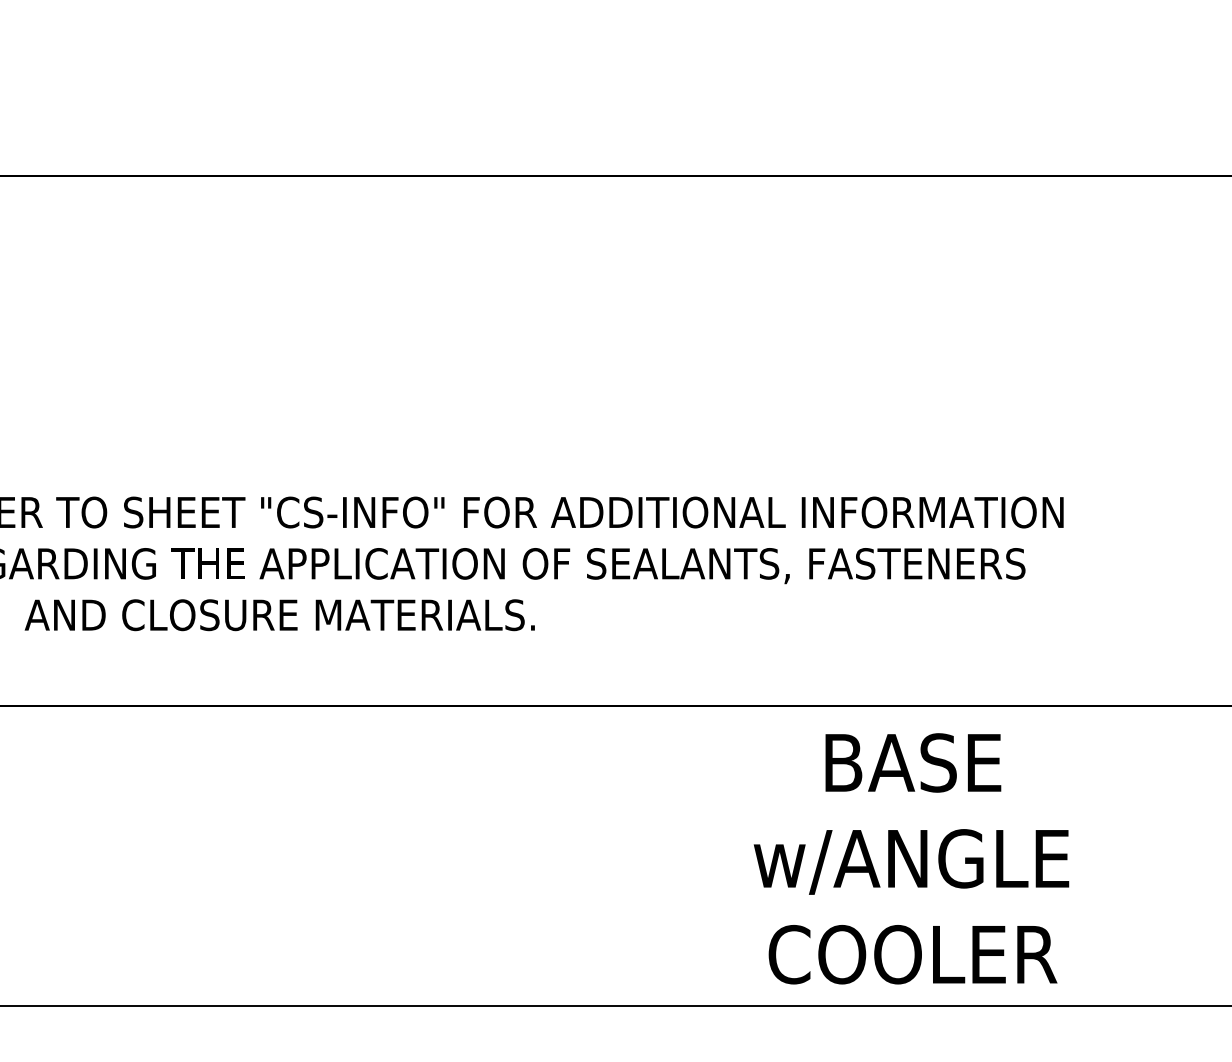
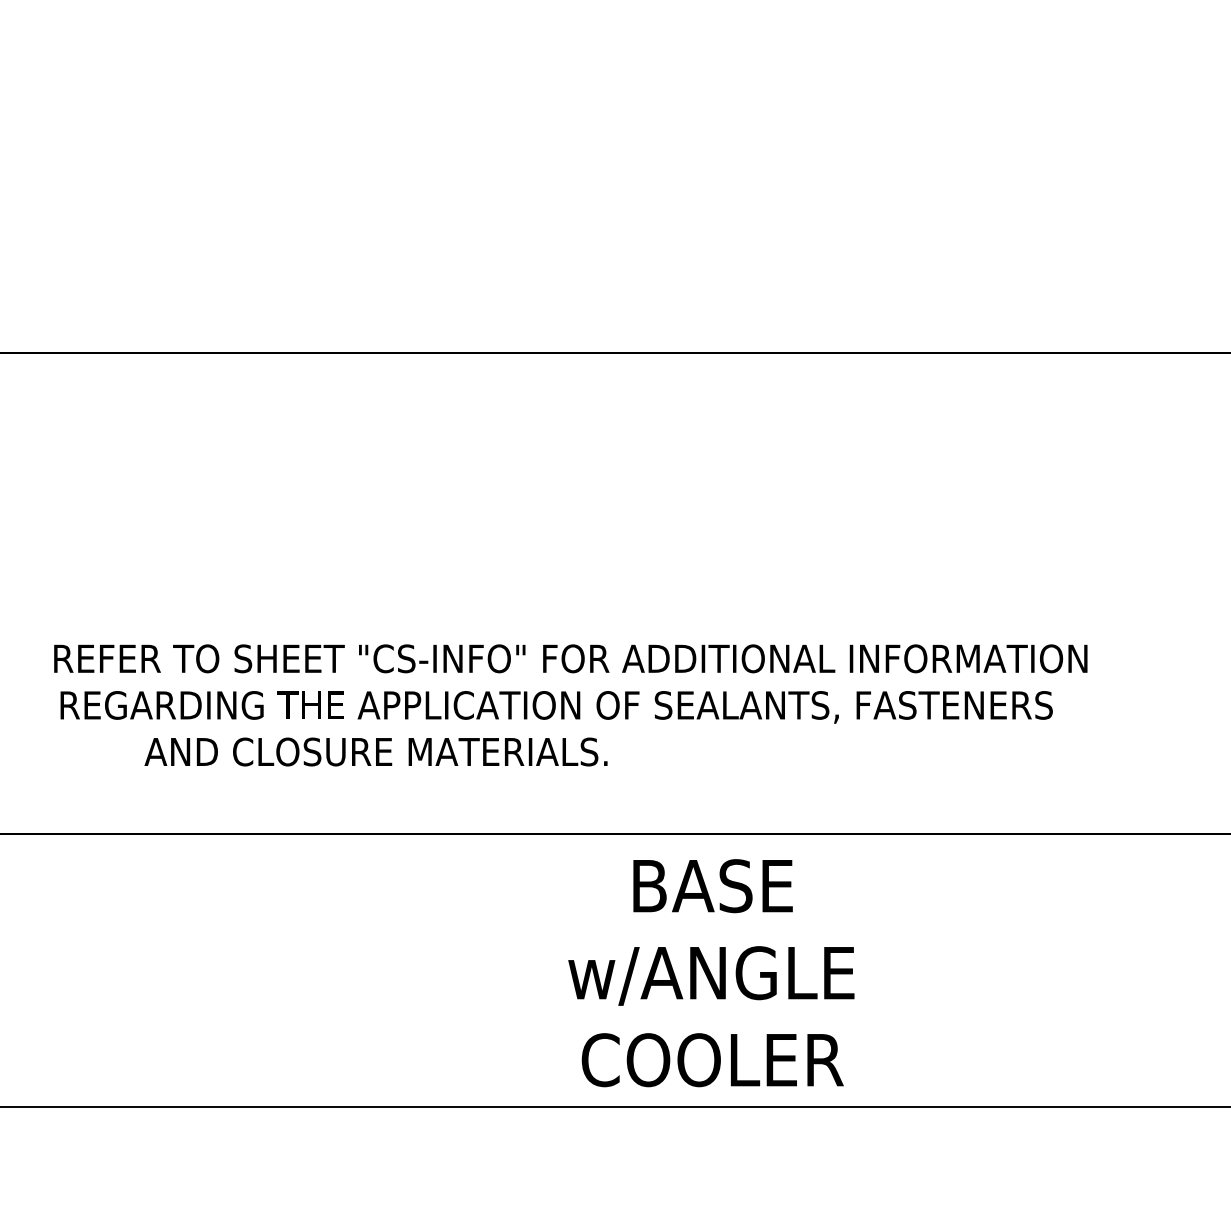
text: (911, 859) -> (711, 973), moved

